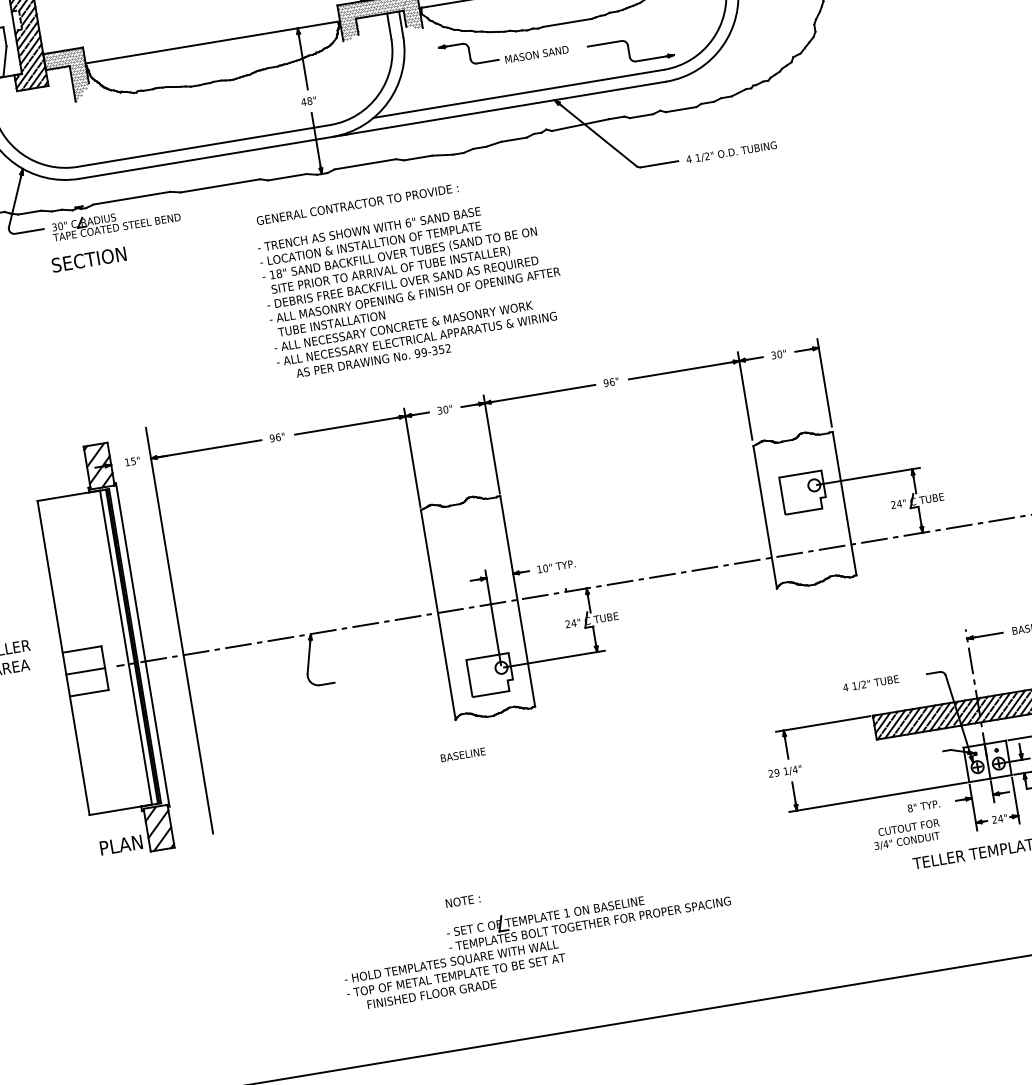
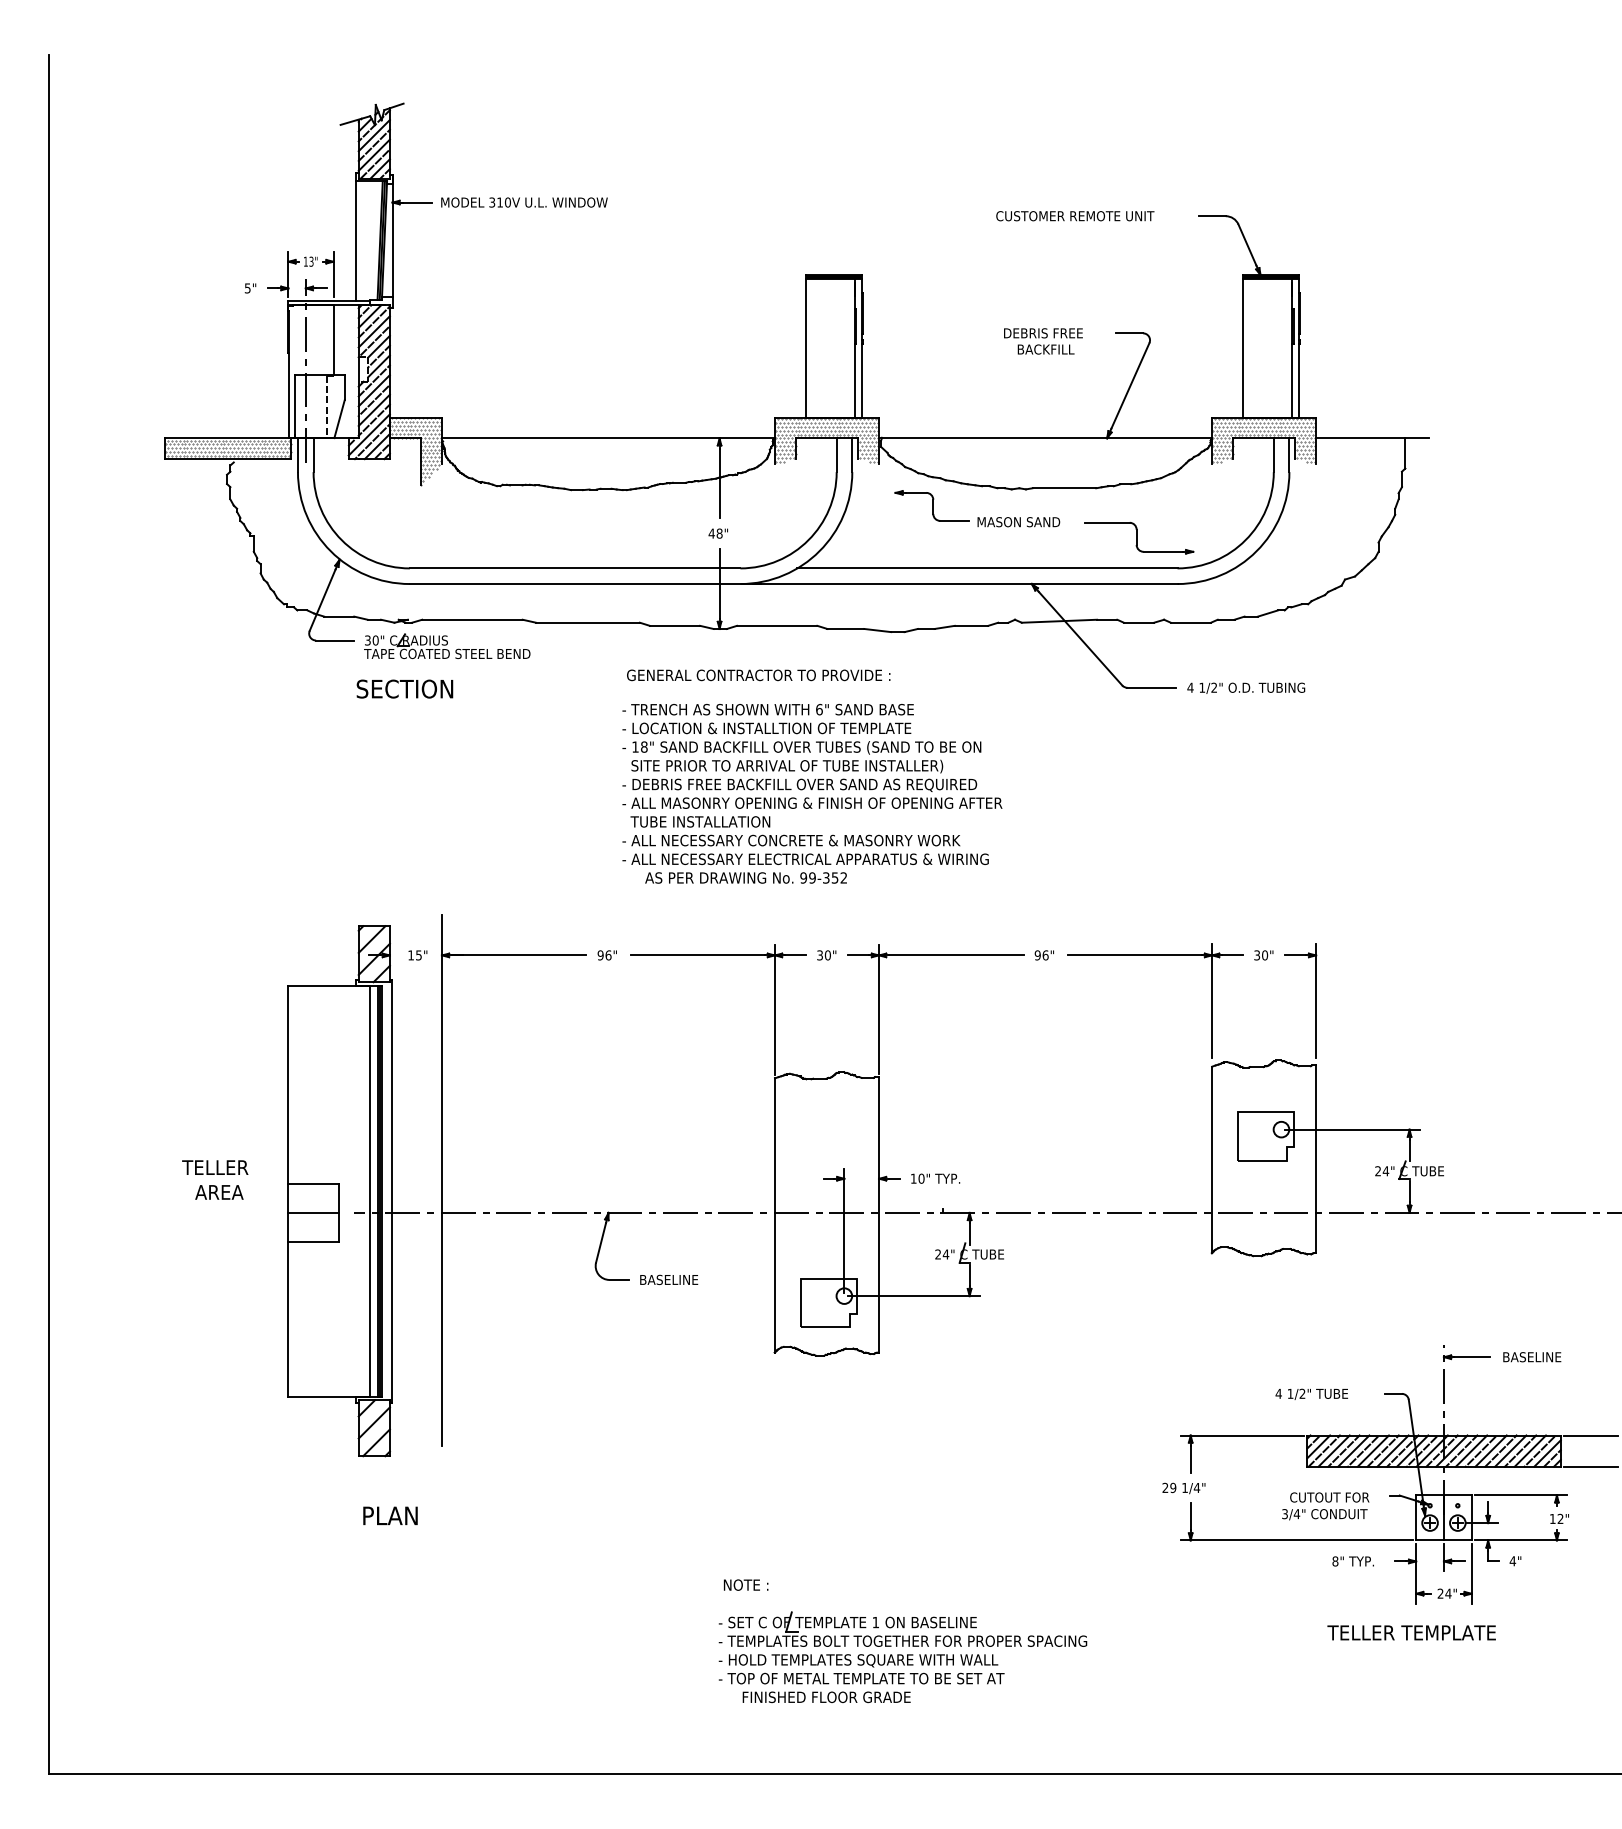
text: (463, 754) -> (669, 1279), moved
text: (906, 834) -> (1325, 1506), moved
text: (121, 844) -> (390, 1515), moved
text: (456, 975) -> (861, 1678), moved

